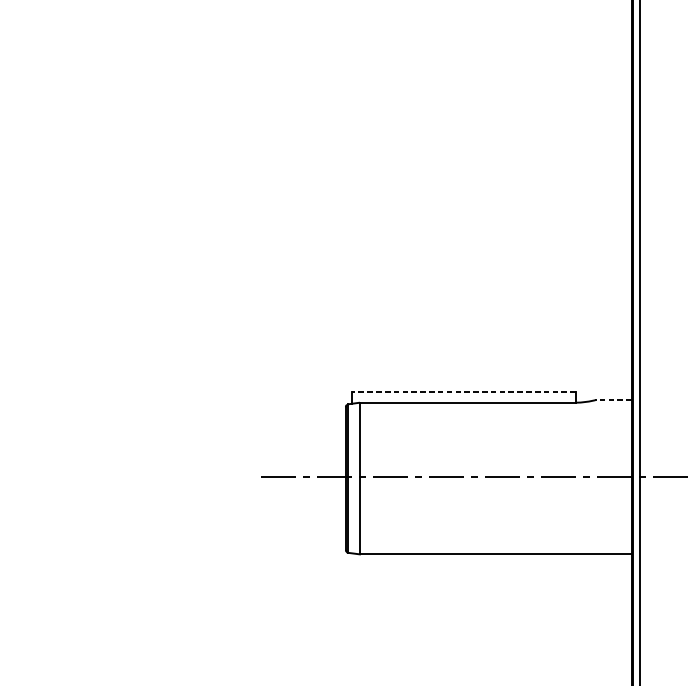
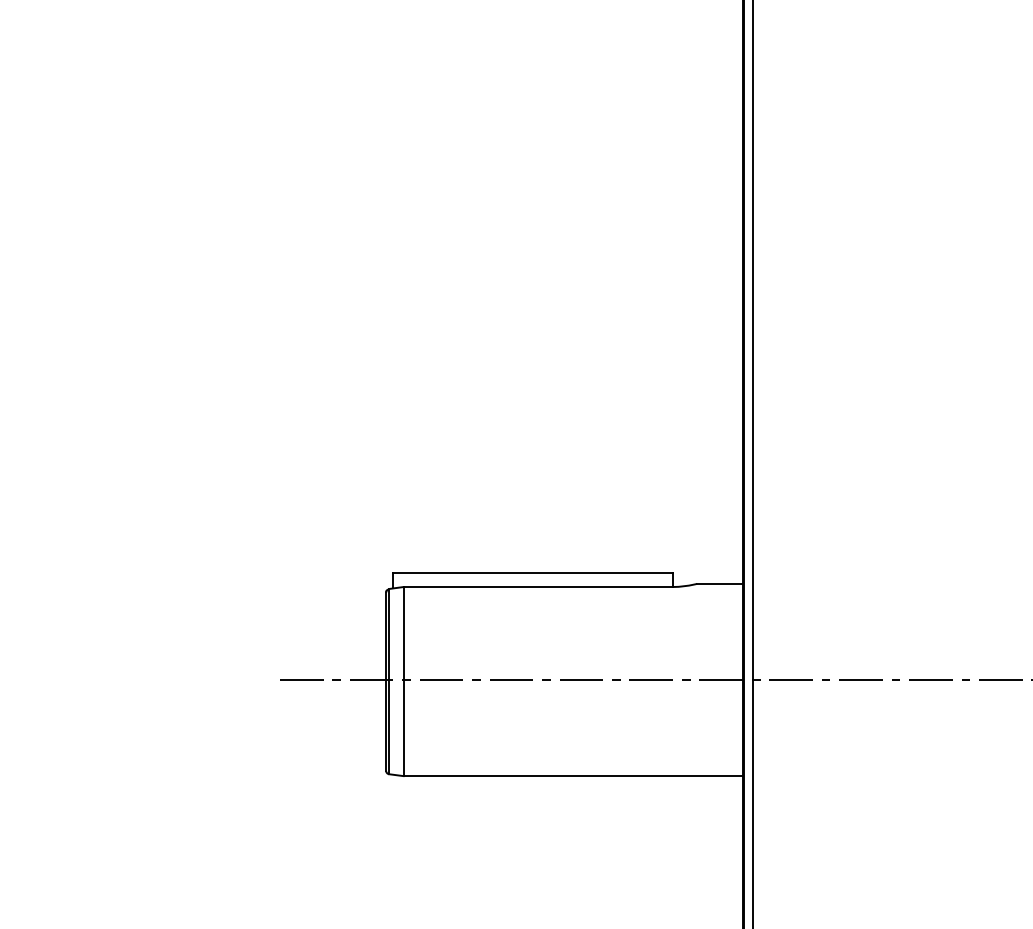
line: (463, 391) -> (532, 573), dashed -> solid
line: (613, 399) -> (719, 583), dashed -> solid

